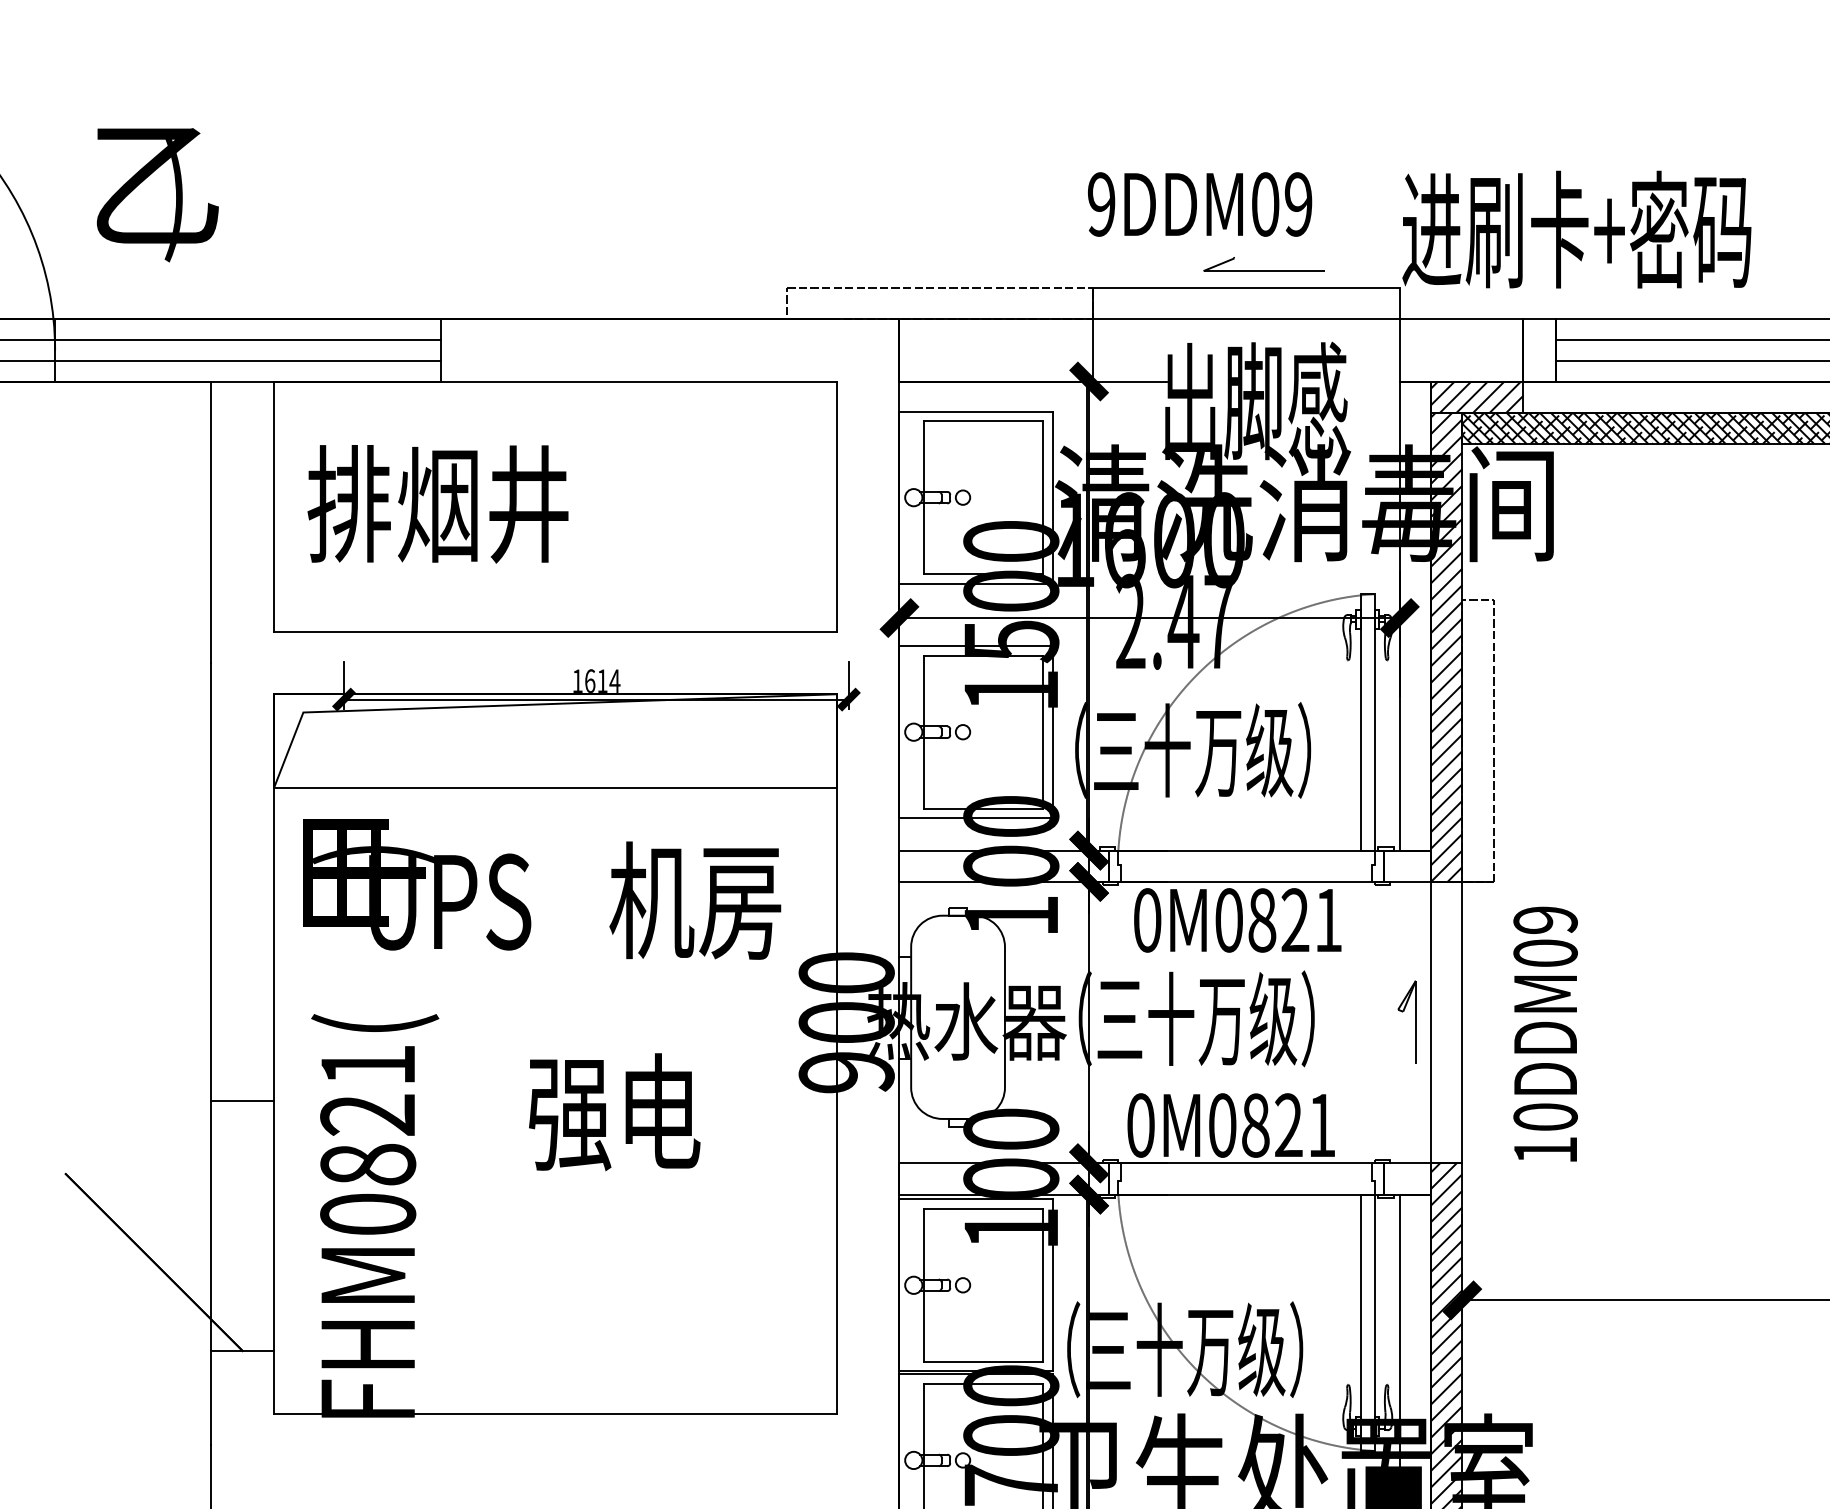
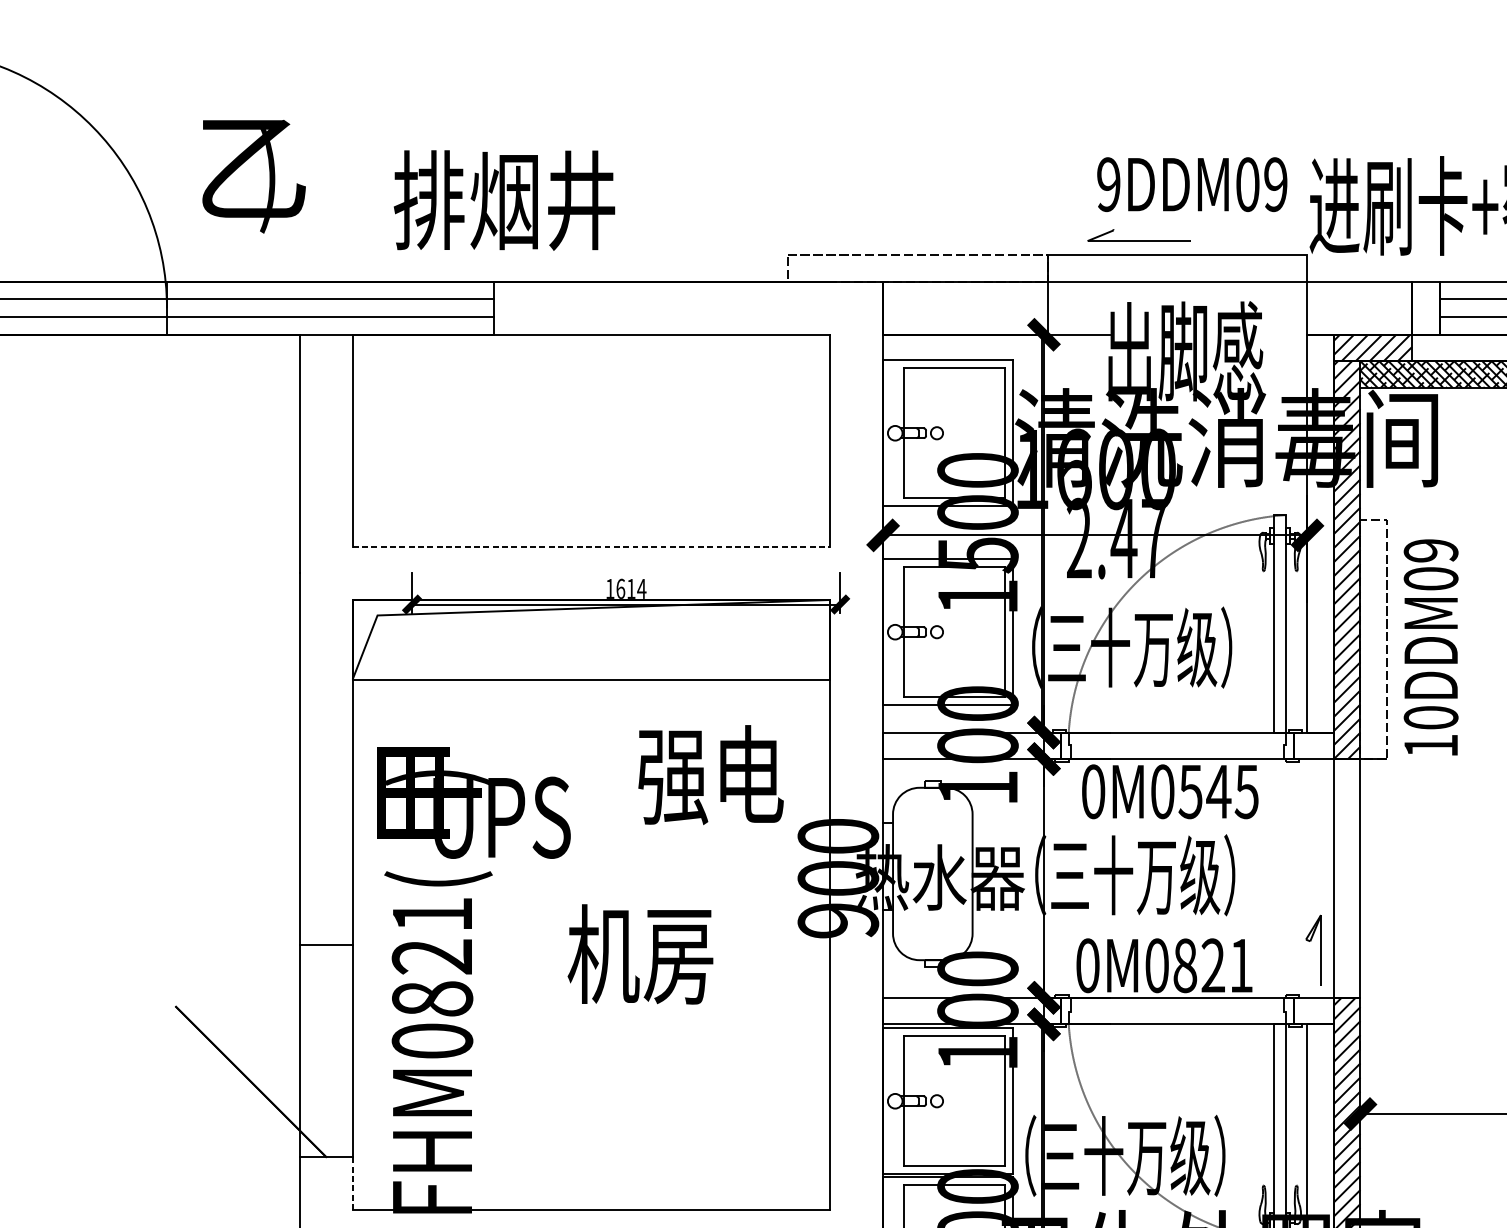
text: (1200, 204) -> (1192, 184), moved
line: (1263, 270) -> (1138, 240), moved
text: (437, 504) -> (504, 200), moved
line: (555, 631) -> (591, 546), solid -> dashed
text: (417, 884) -> (474, 802), moved
text: (695, 900) -> (710, 774), 机房 -> 强电
text: (1294, 920) -> (1218, 791), 0M0821 -> 0M0545
line: (1415, 1021) -> (1320, 949), moved
text: (1545, 1033) -> (1431, 646), moved
text: (613, 1112) -> (640, 954), 强电 -> 机房
line: (274, 1381) -> (353, 1182), solid -> dashed

